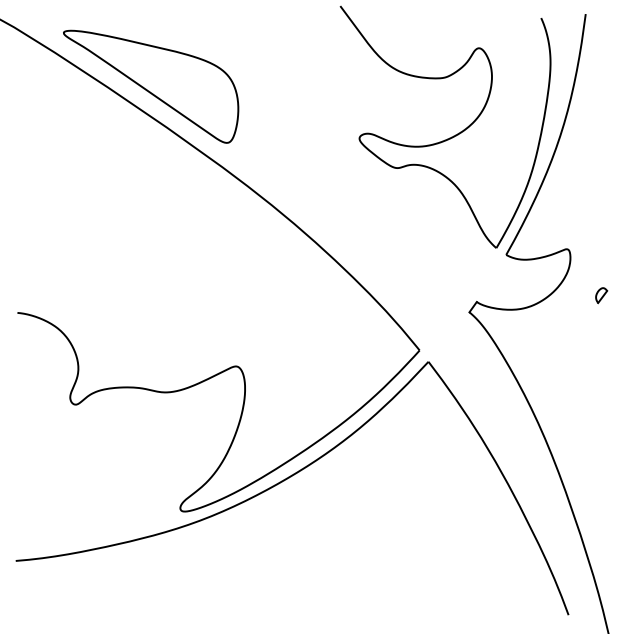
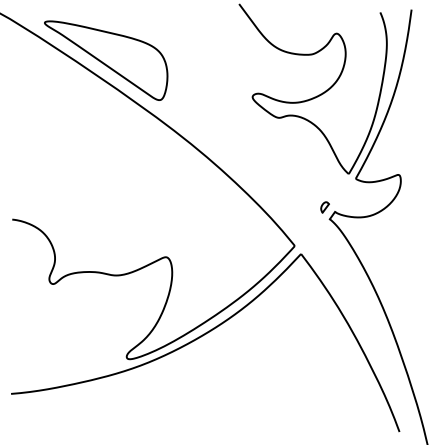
part: (601, 295) -> (324, 207), moved

